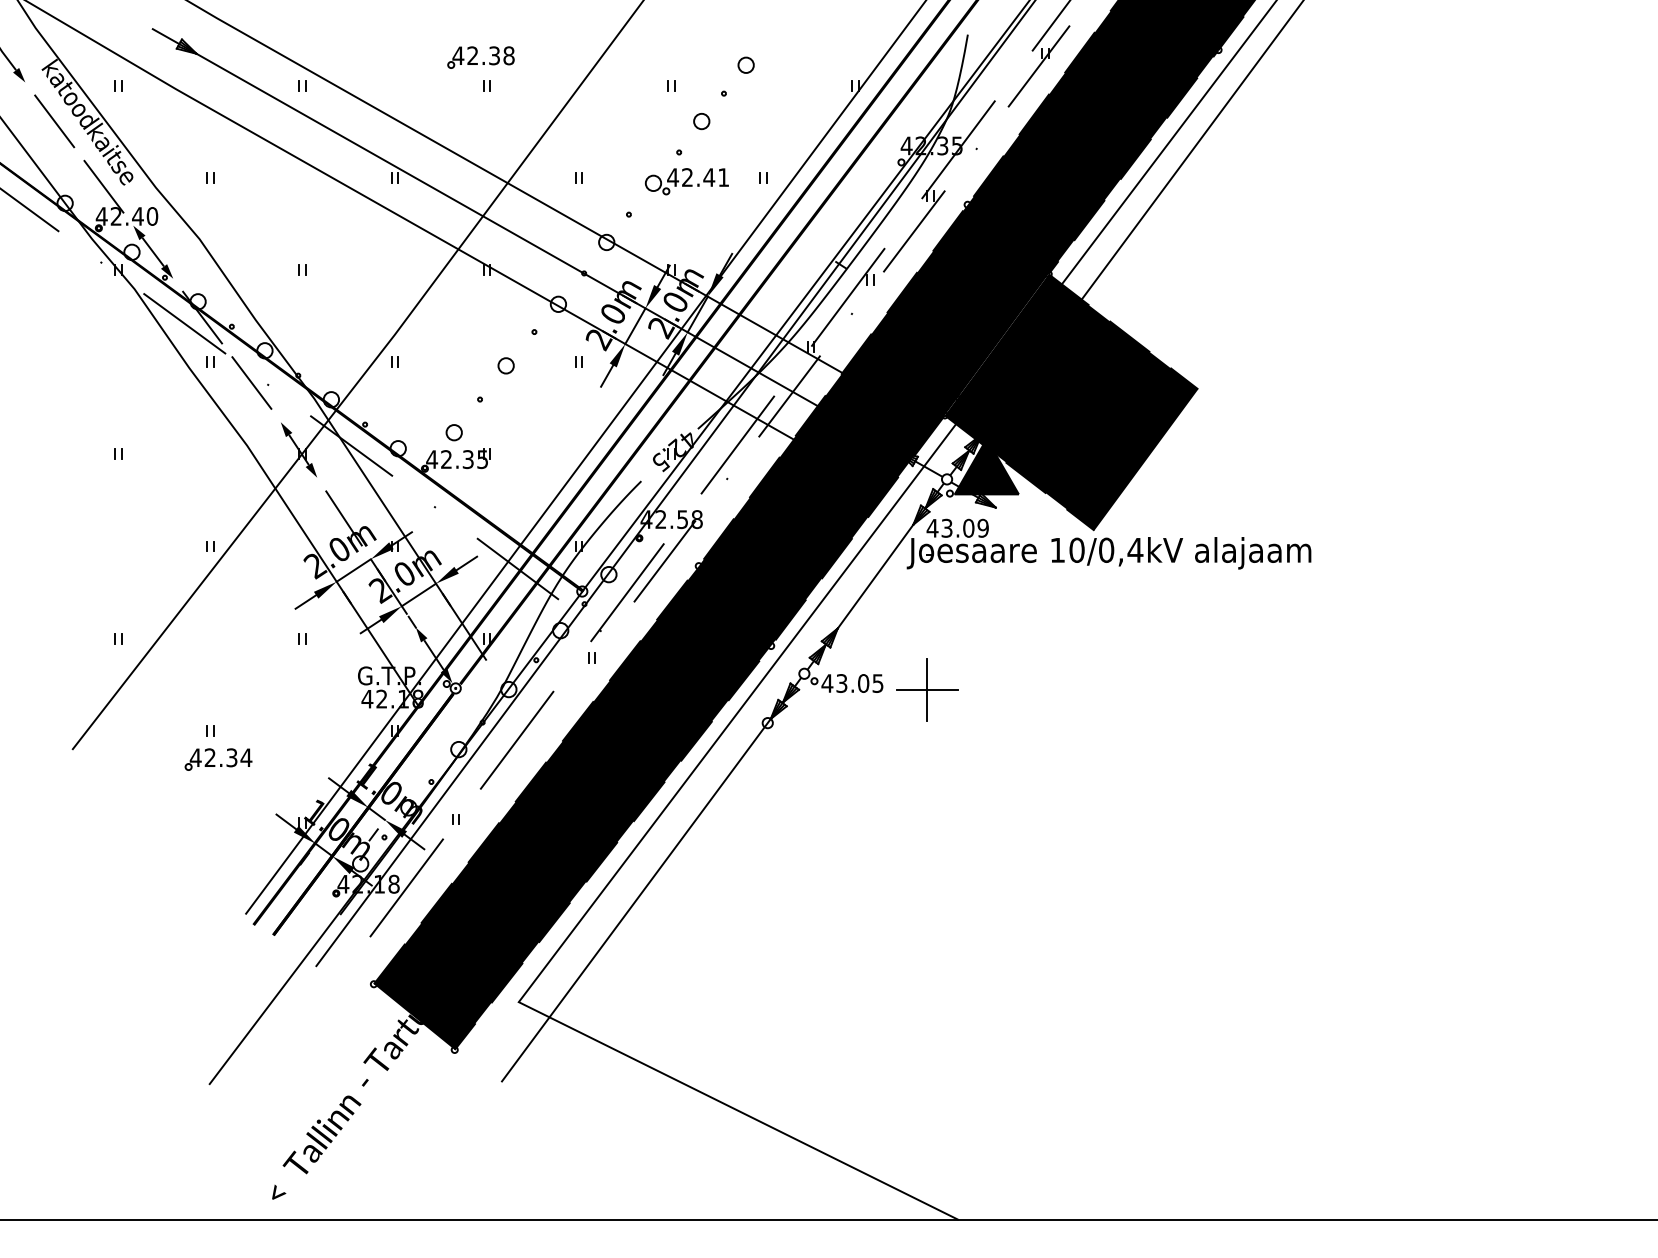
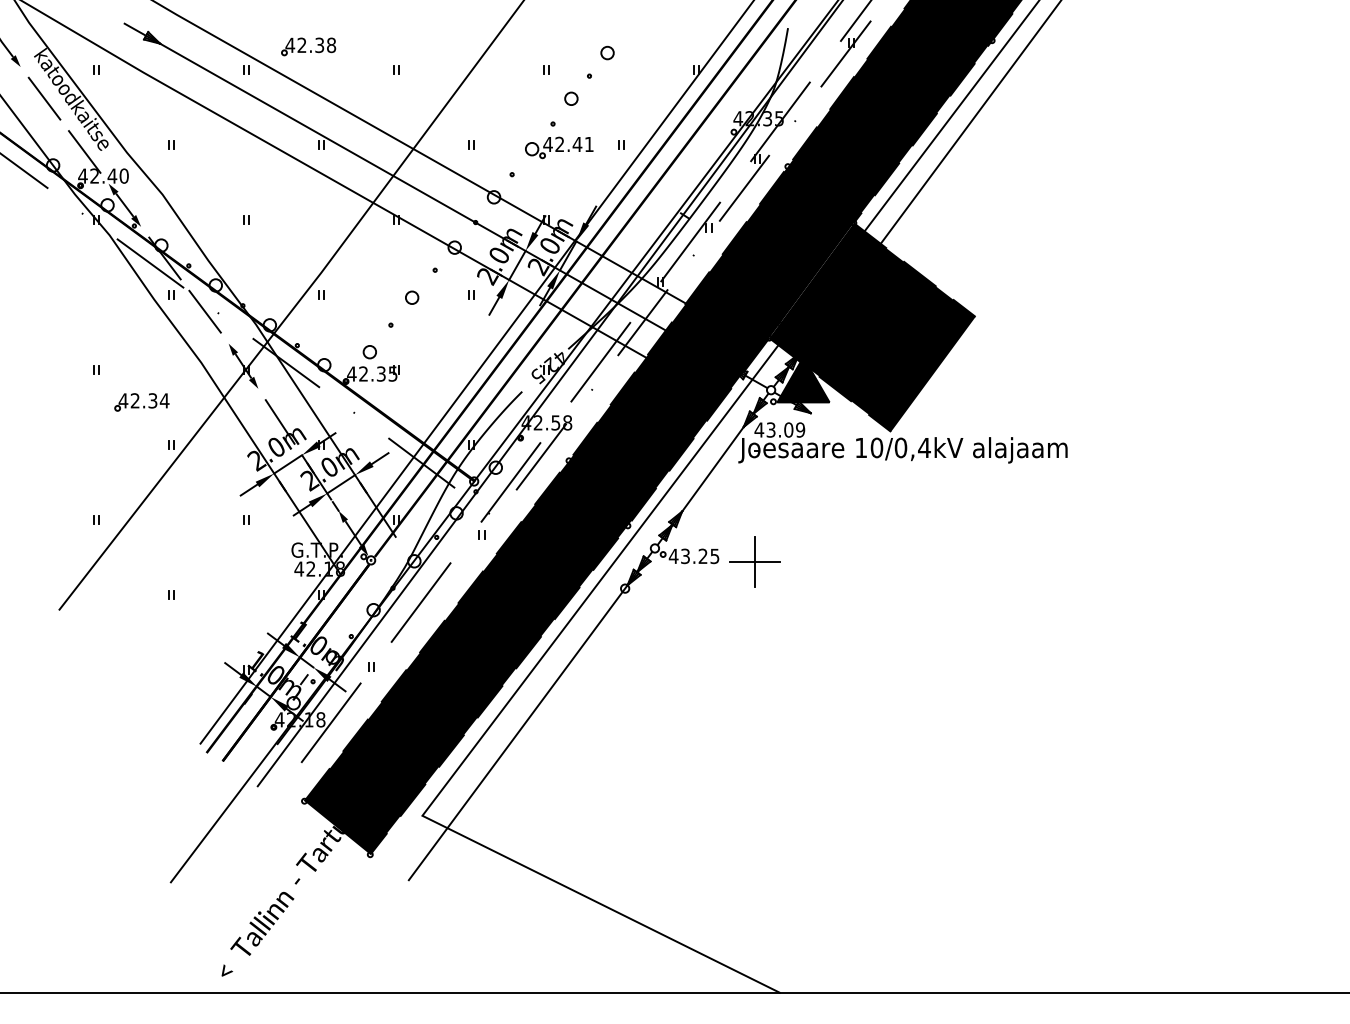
part: (480, 57) -> (308, 46), moved
text: (862, 683) -> (702, 556), 43.05 -> 43.25
part: (217, 759) -> (141, 402), moved

